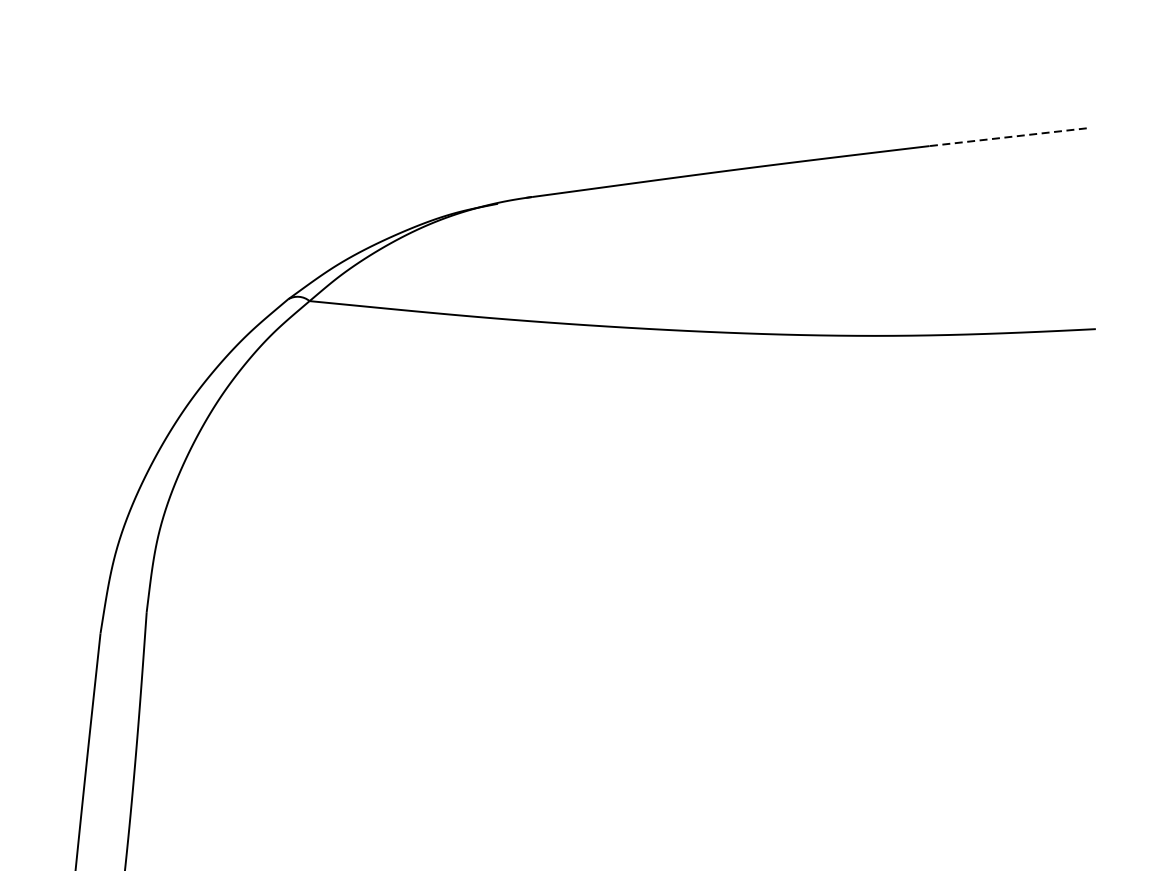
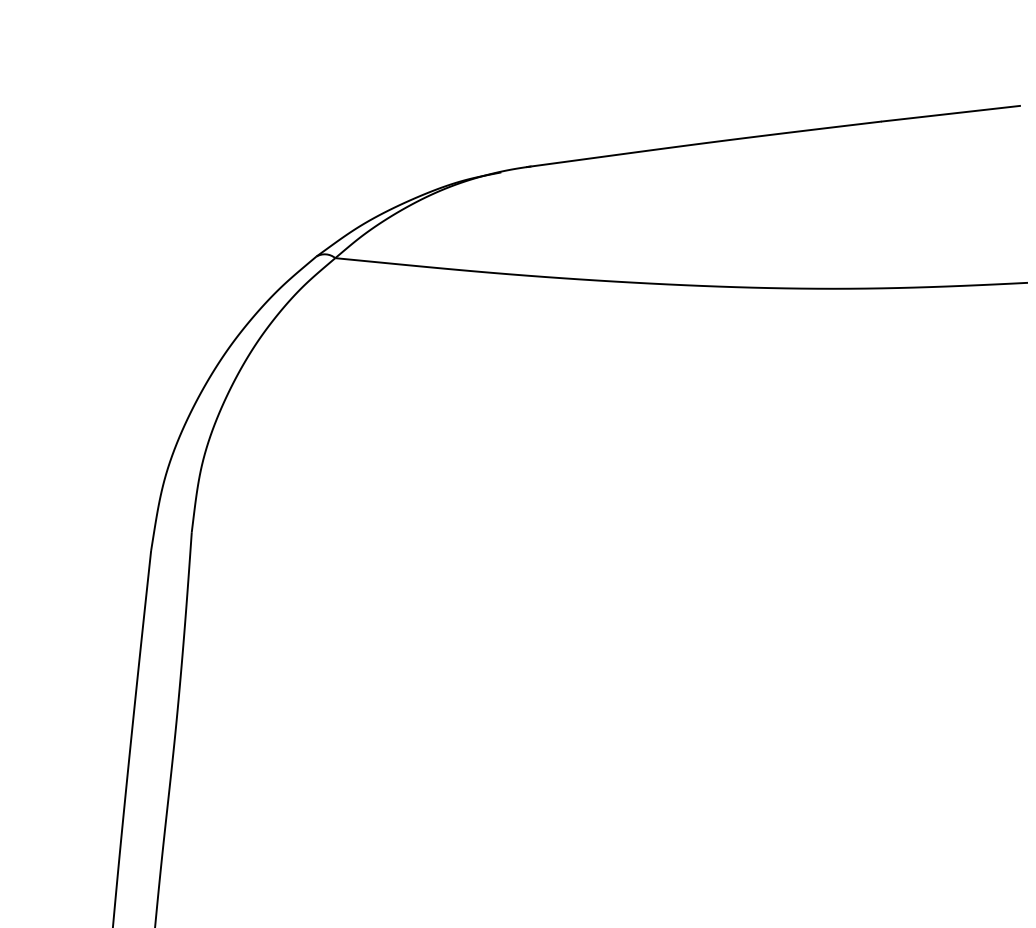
line: (1007, 136) -> (950, 113), dashed -> solid

